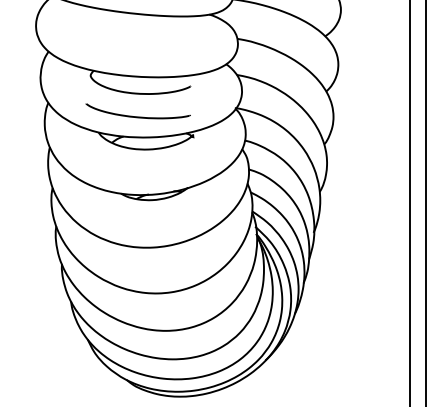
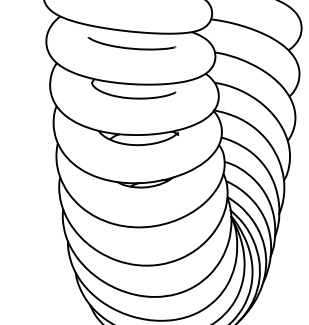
curve: (137, 116) -> (131, 47), moved

